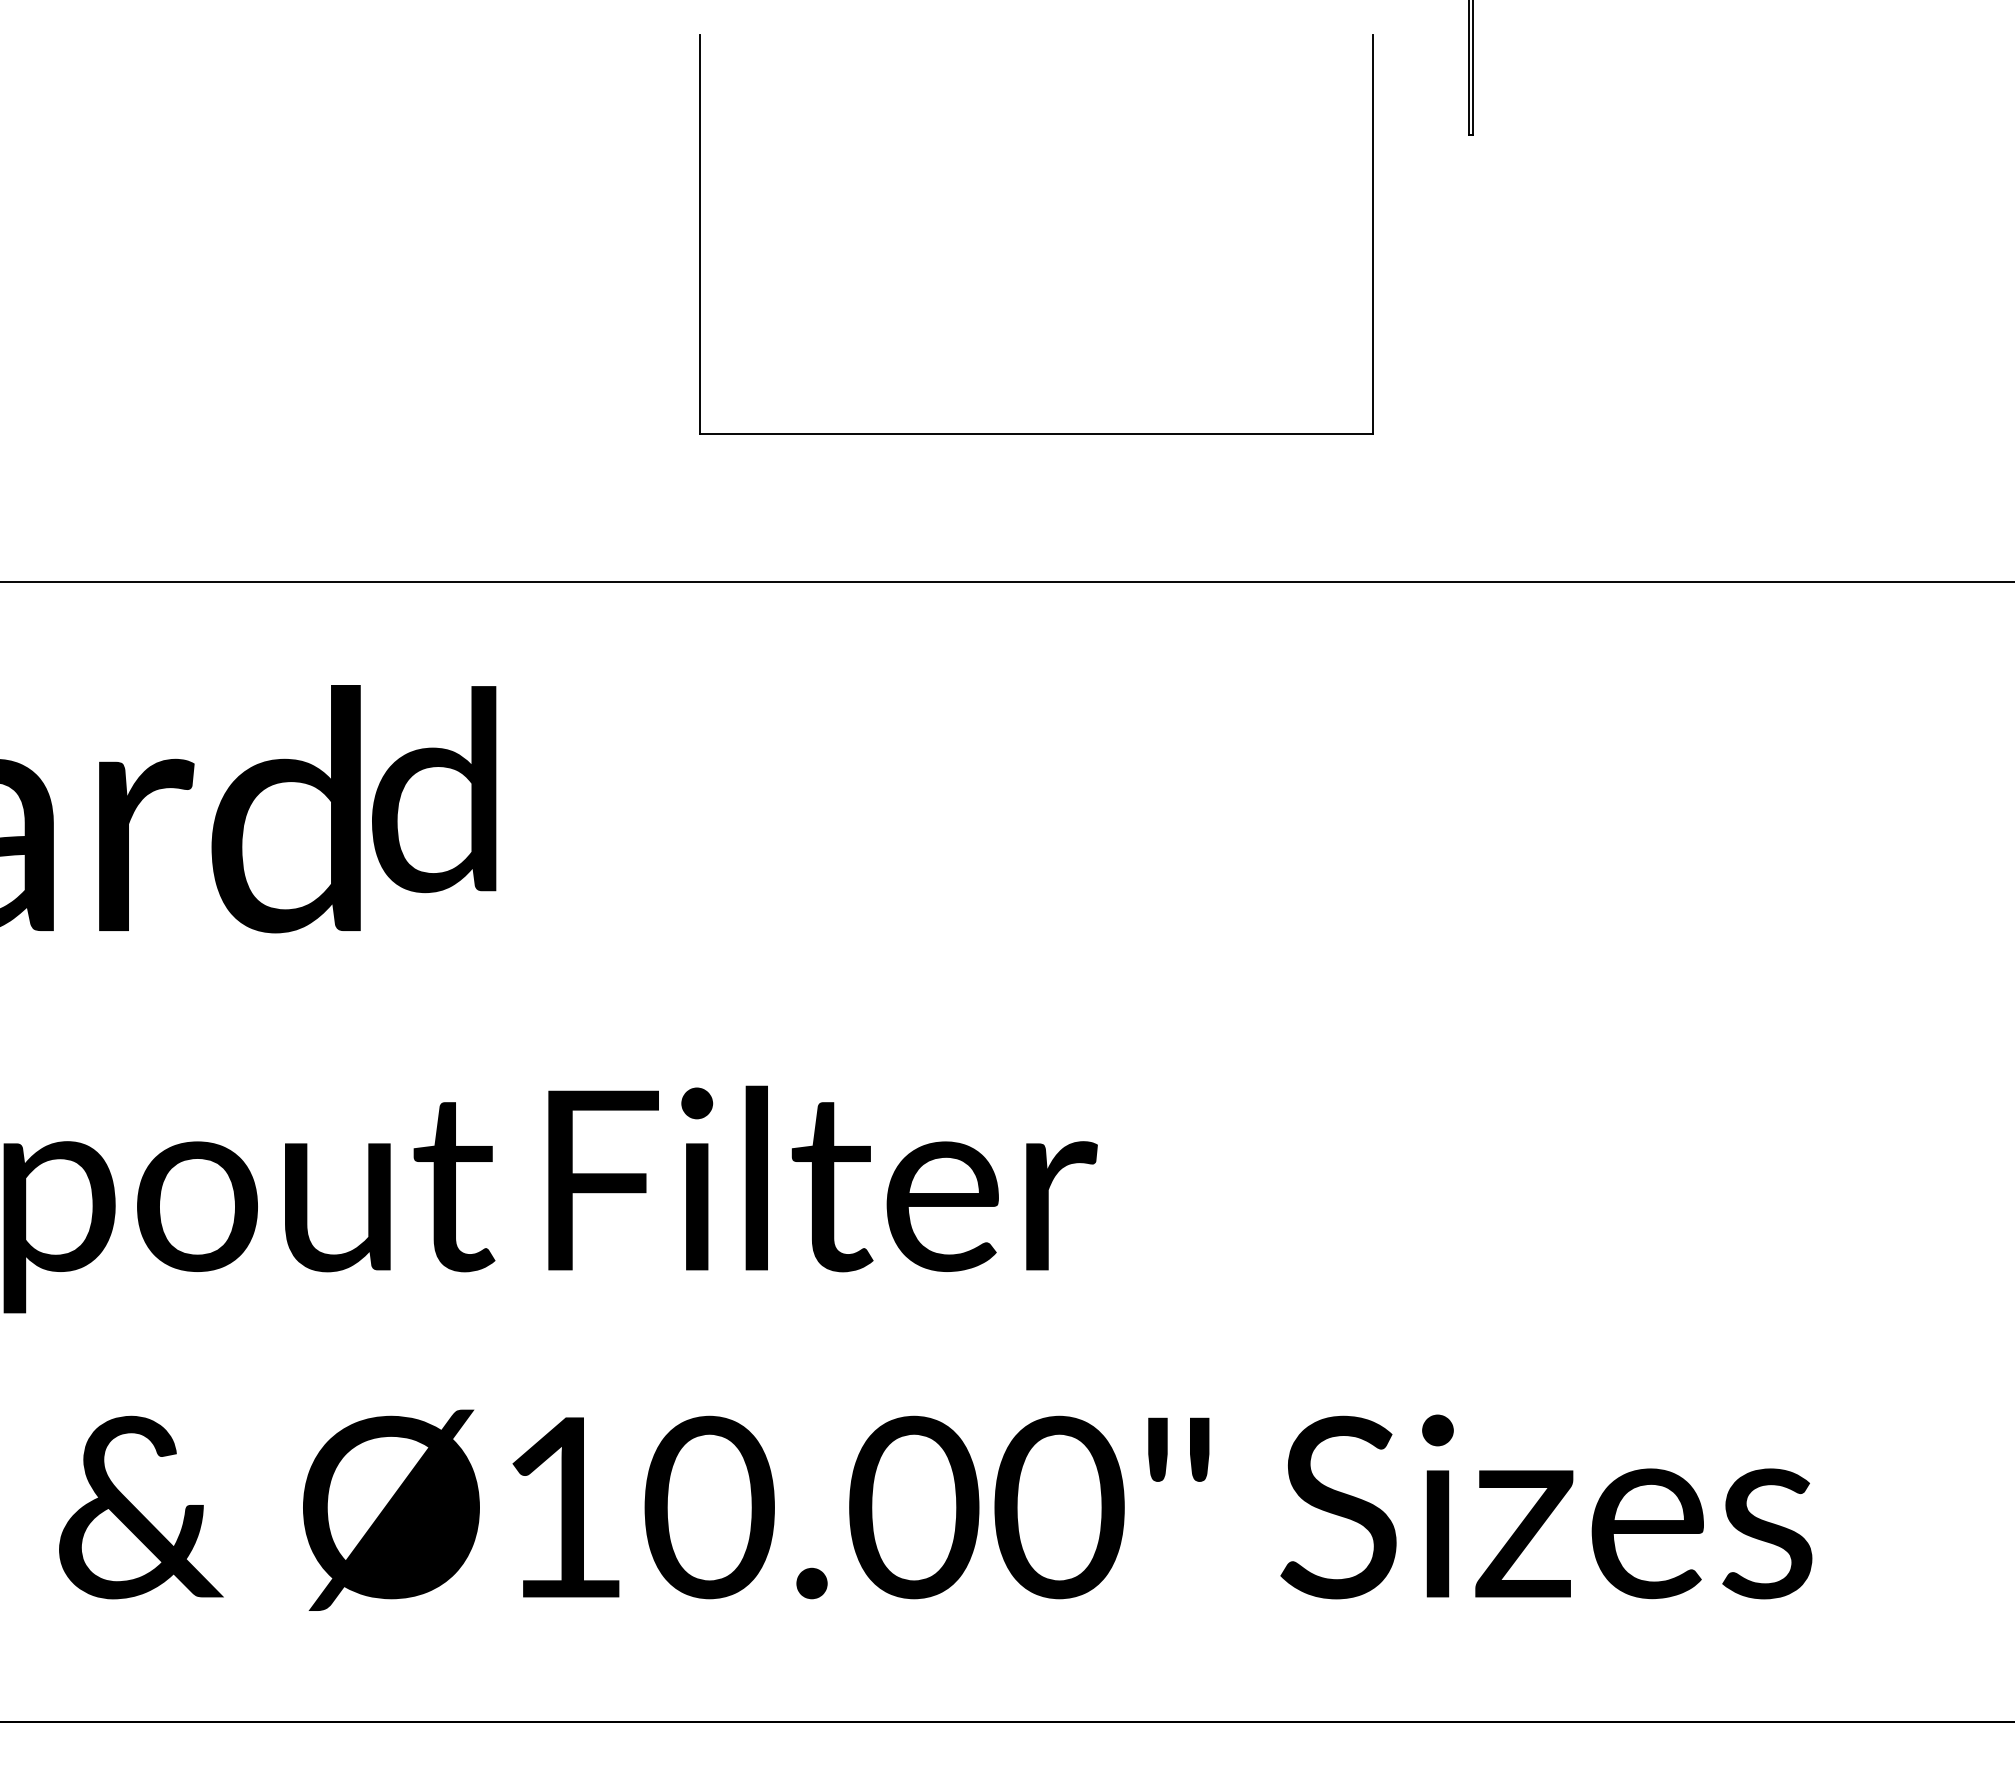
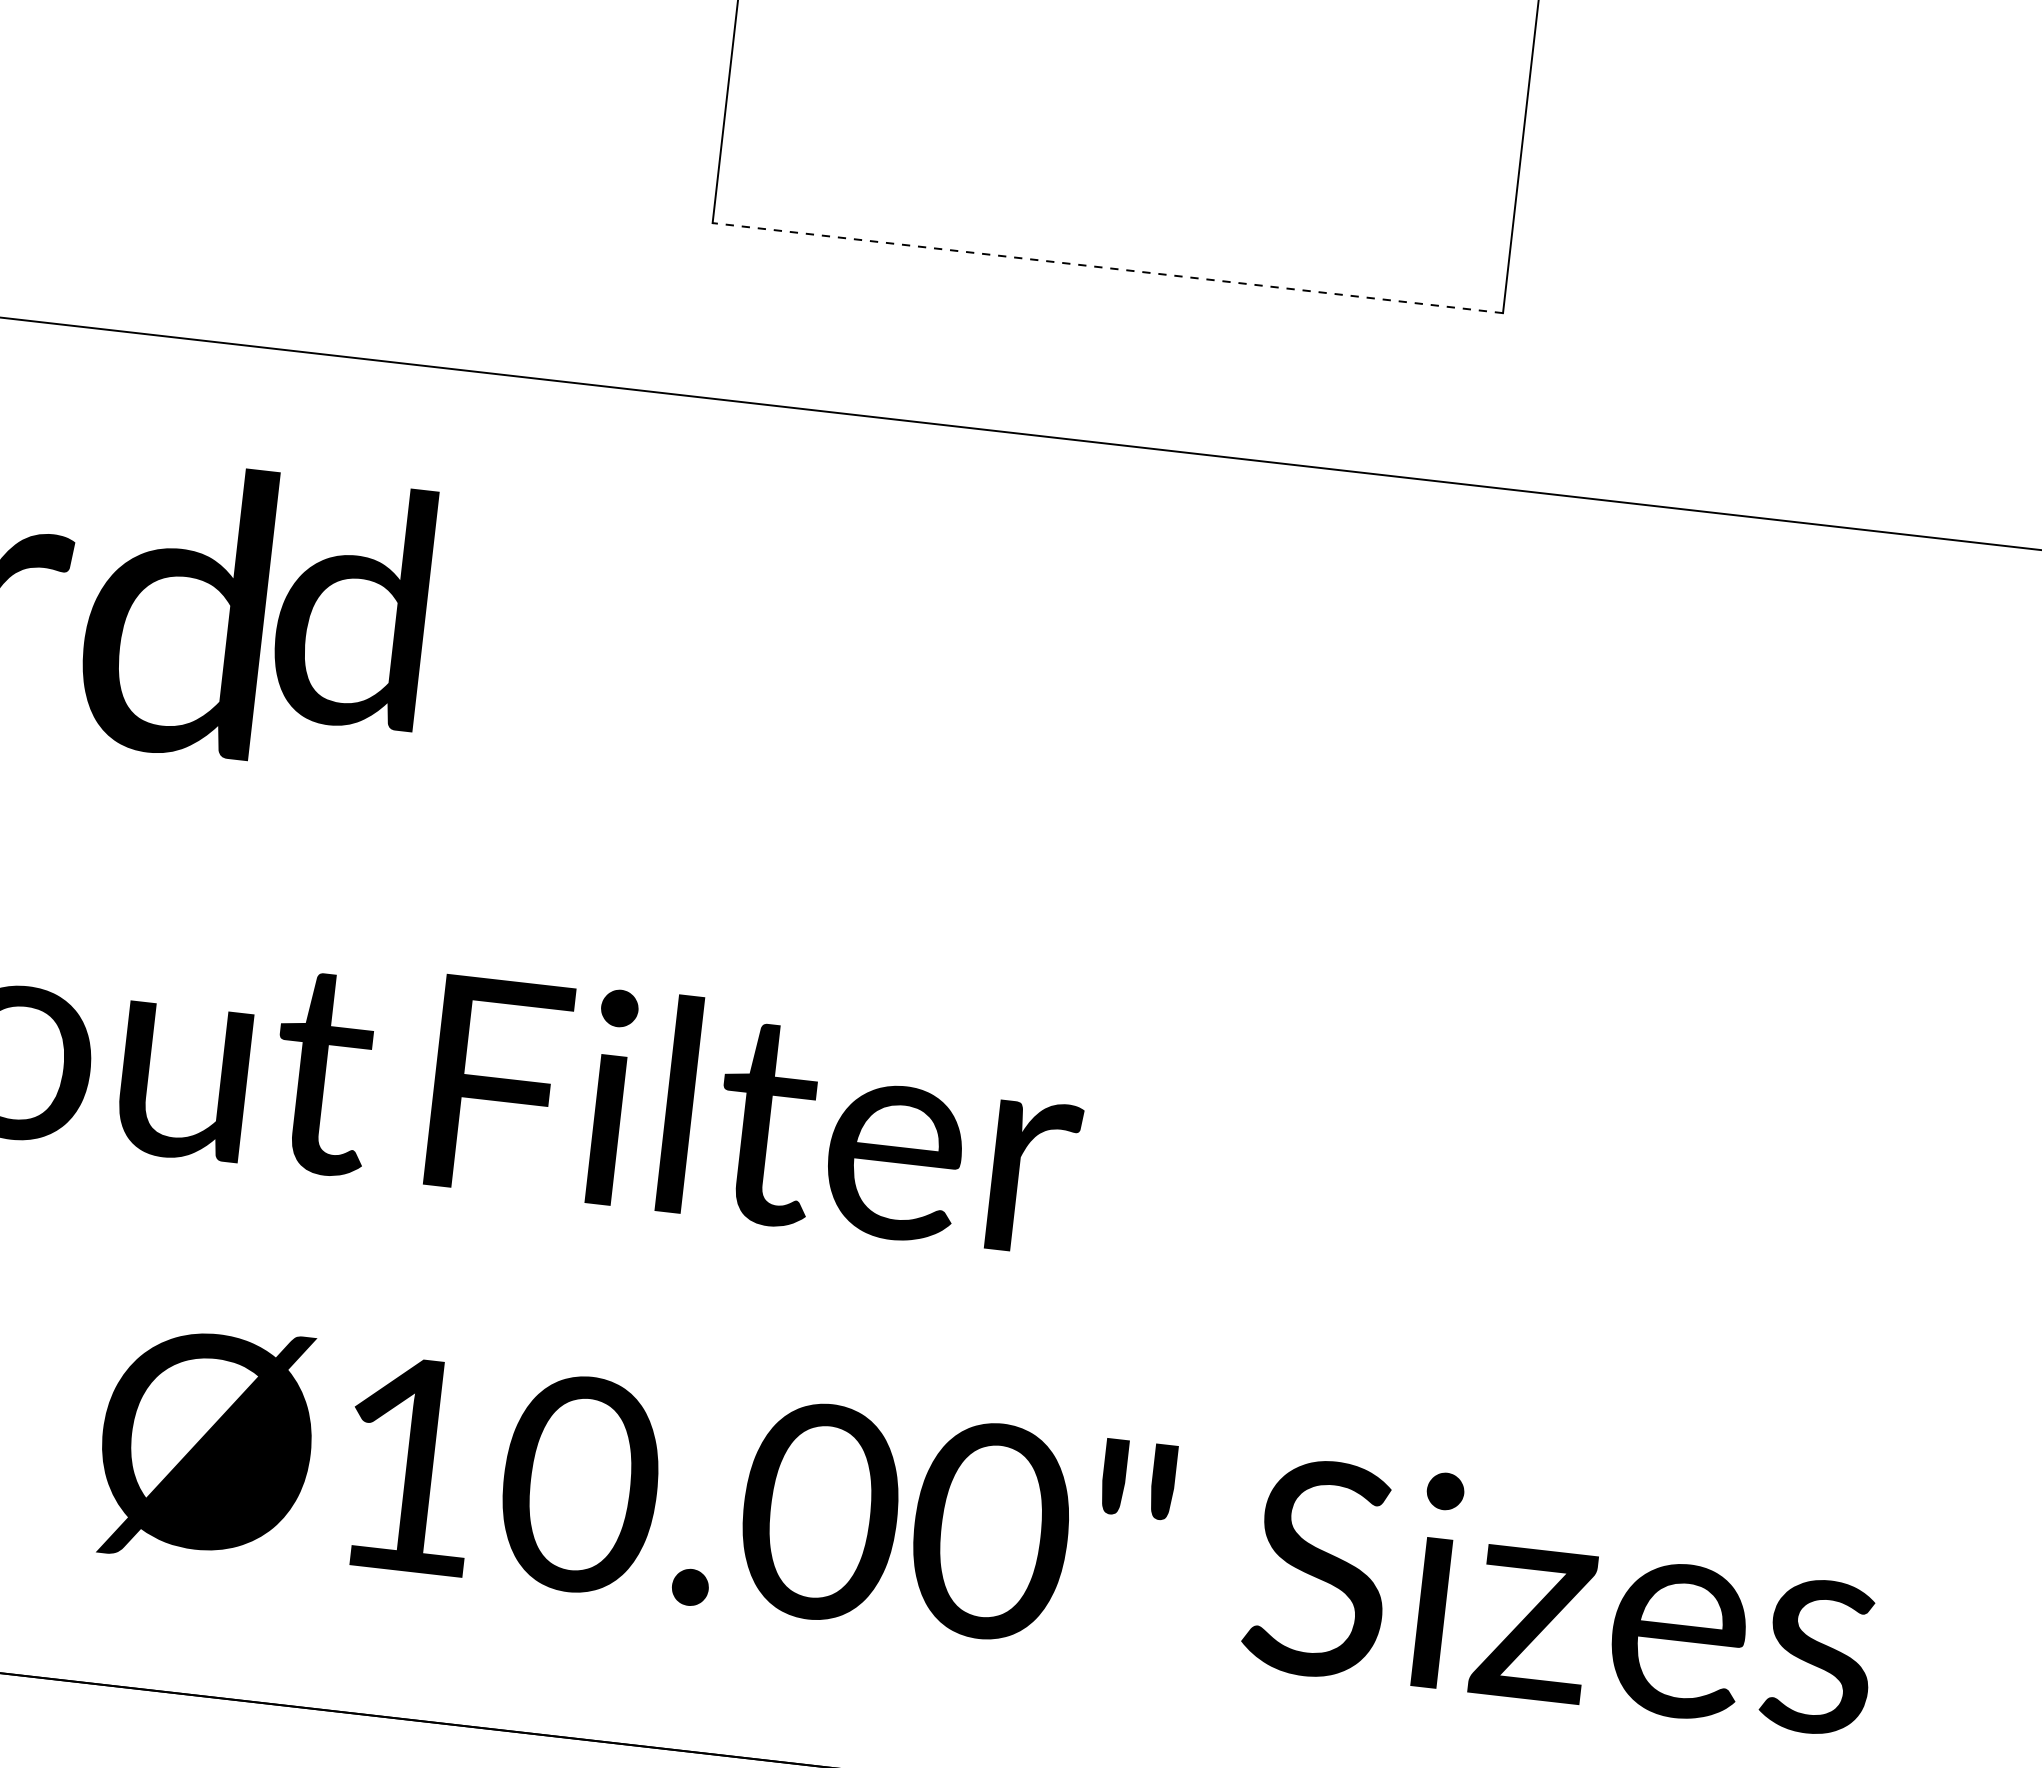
line: (1036, 433) -> (1107, 267), solid -> dashed

